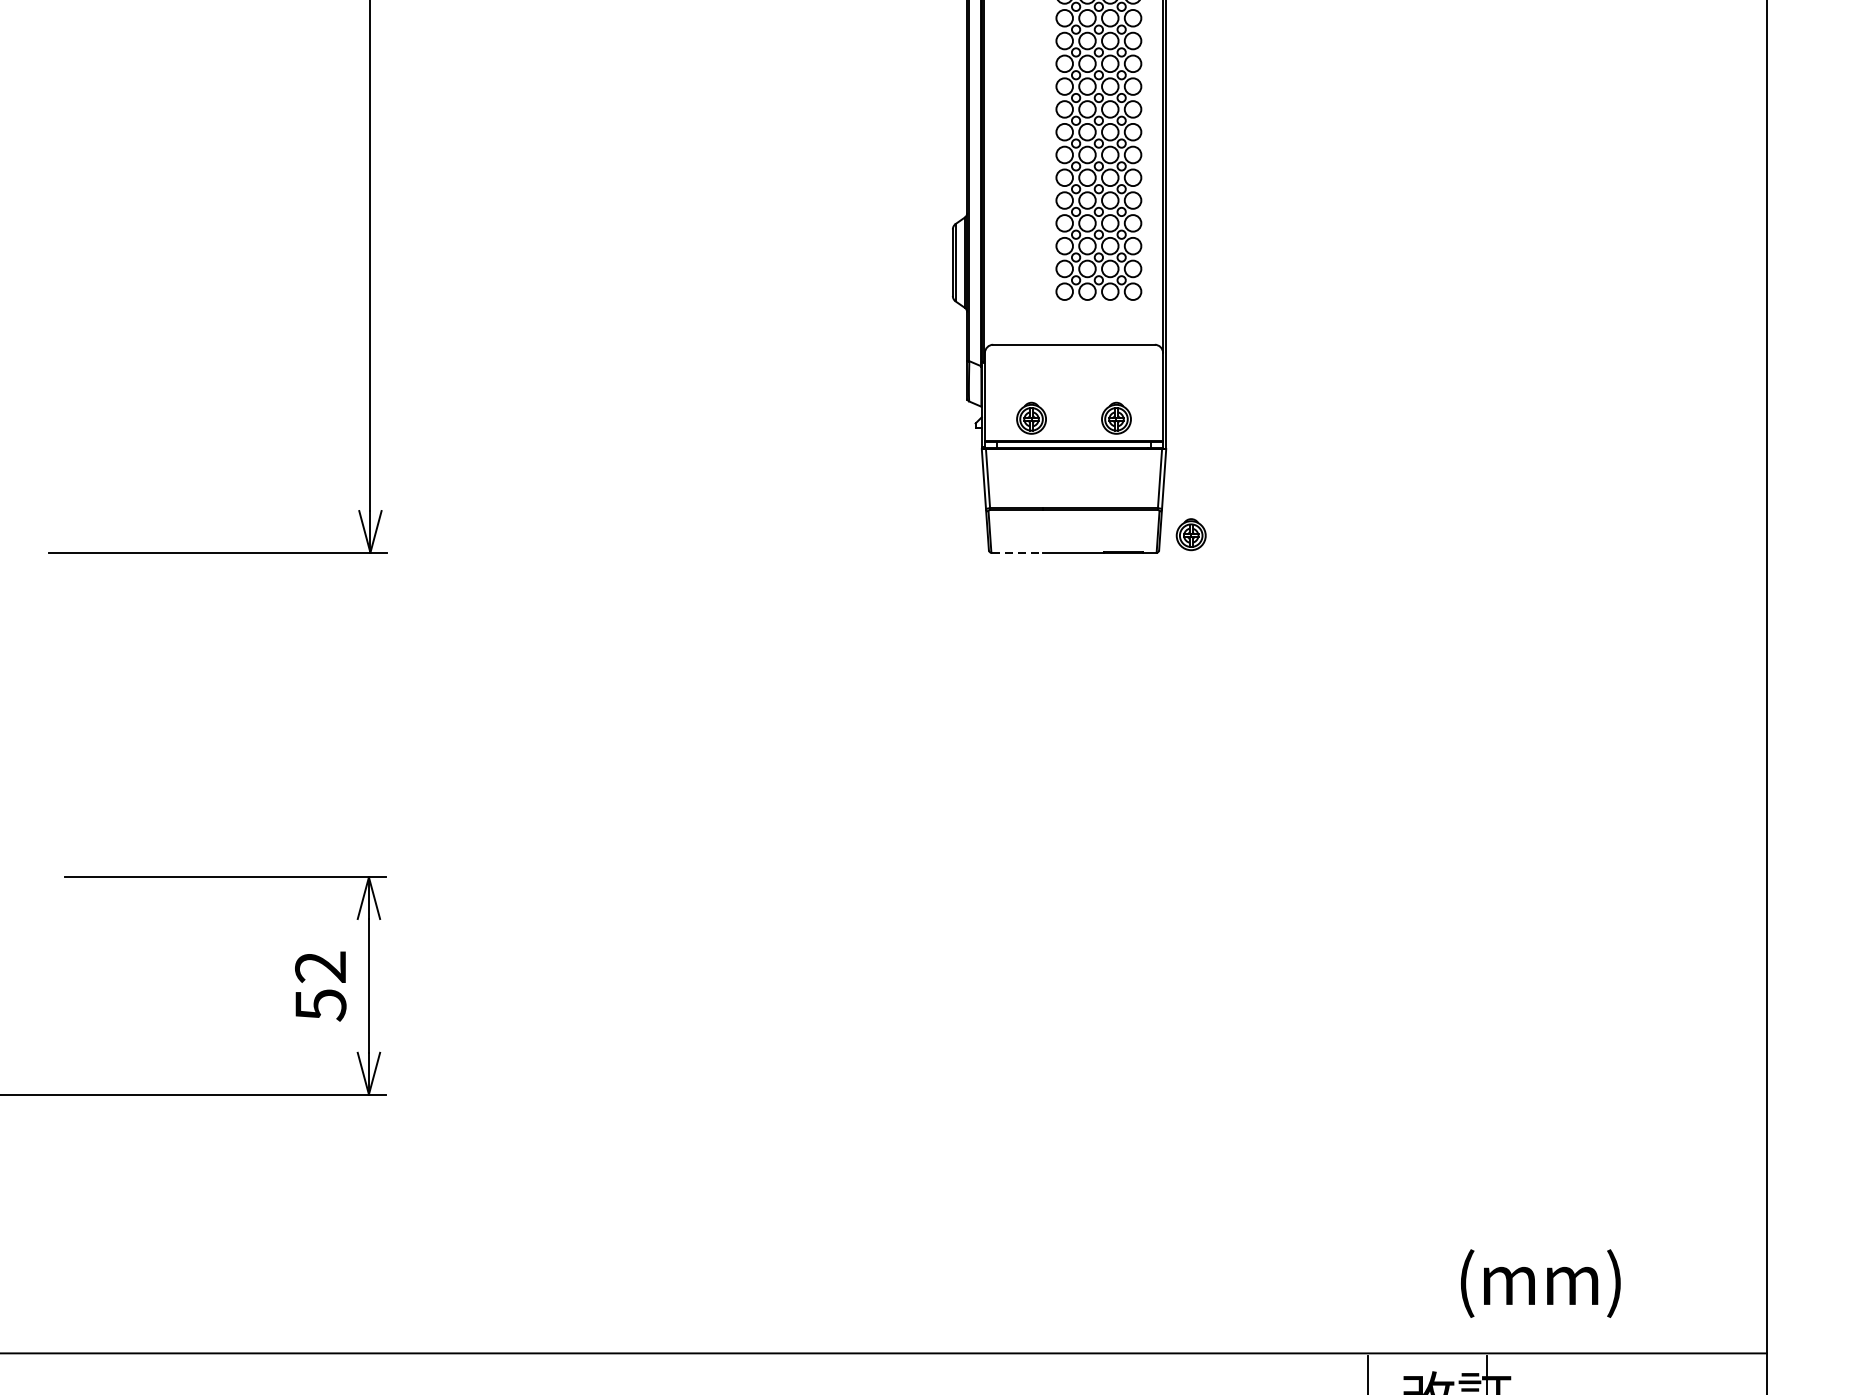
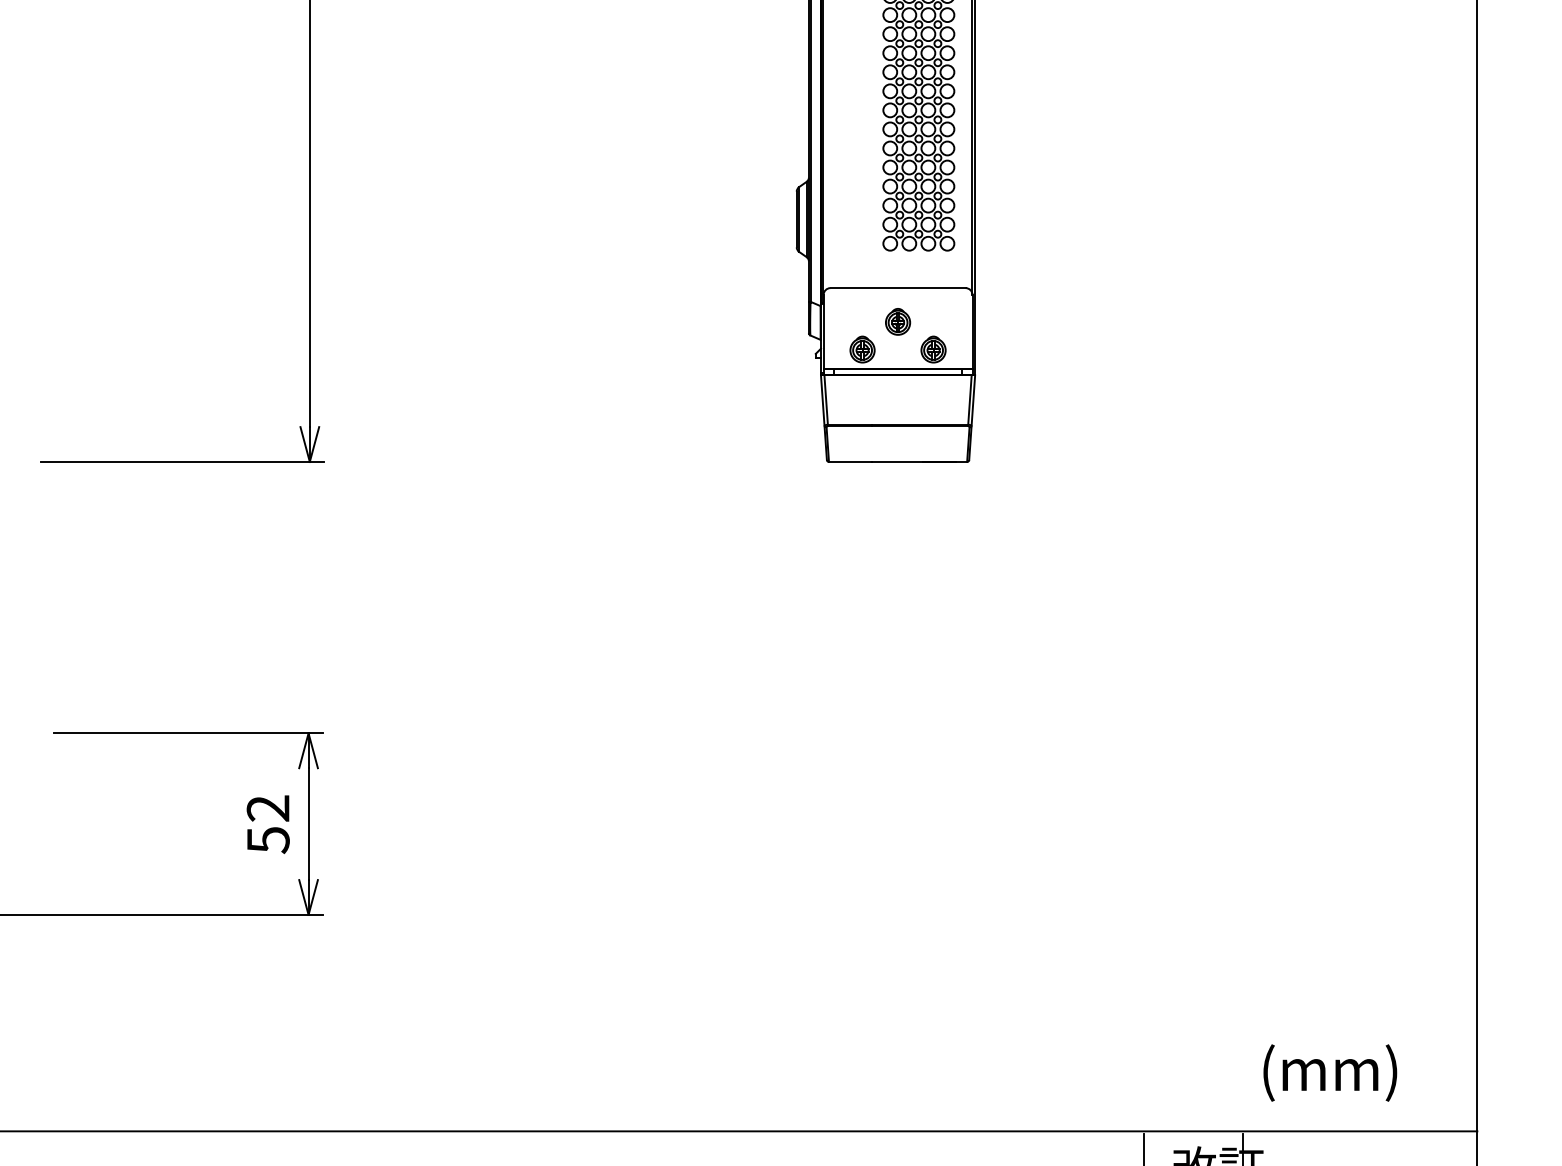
part: (1191, 534) -> (898, 321), moved
line: (1017, 552) -> (850, 461), dashed -> solid
text: (1541, 1282) -> (1330, 1072), moved

